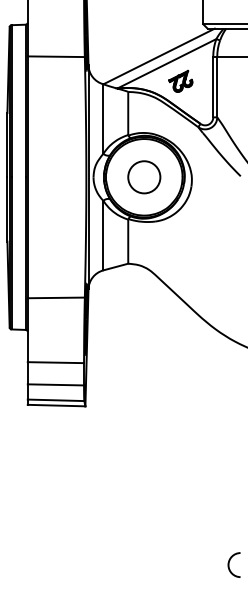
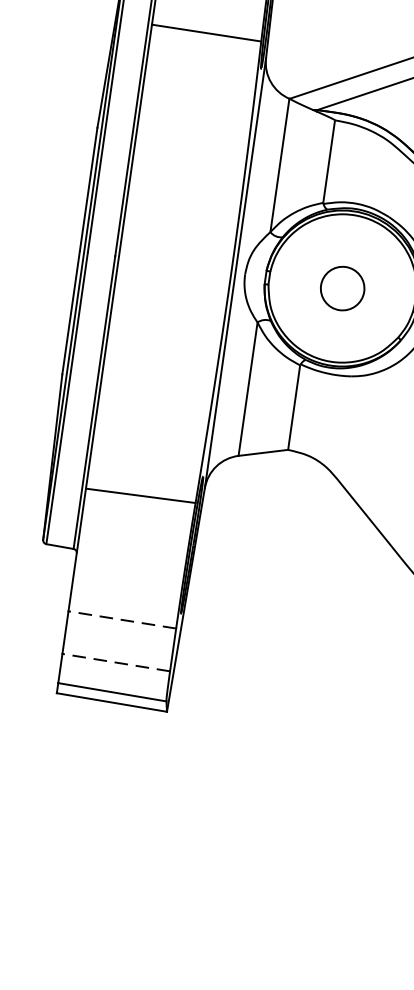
circle: (144, 177) -> (342, 288), size x0.7
line: (55, 362) -> (121, 619), solid -> dashed
line: (55, 384) -> (115, 661), solid -> dashed

